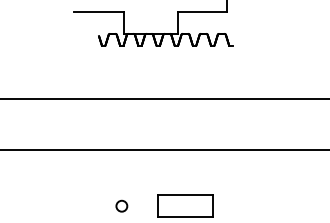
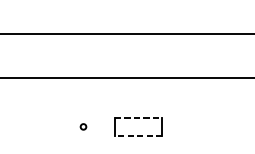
line: (185, 195) -> (138, 117), solid -> dashed
circle: (121, 205) -> (83, 126), size x0.6
line: (184, 217) -> (137, 136), solid -> dashed

